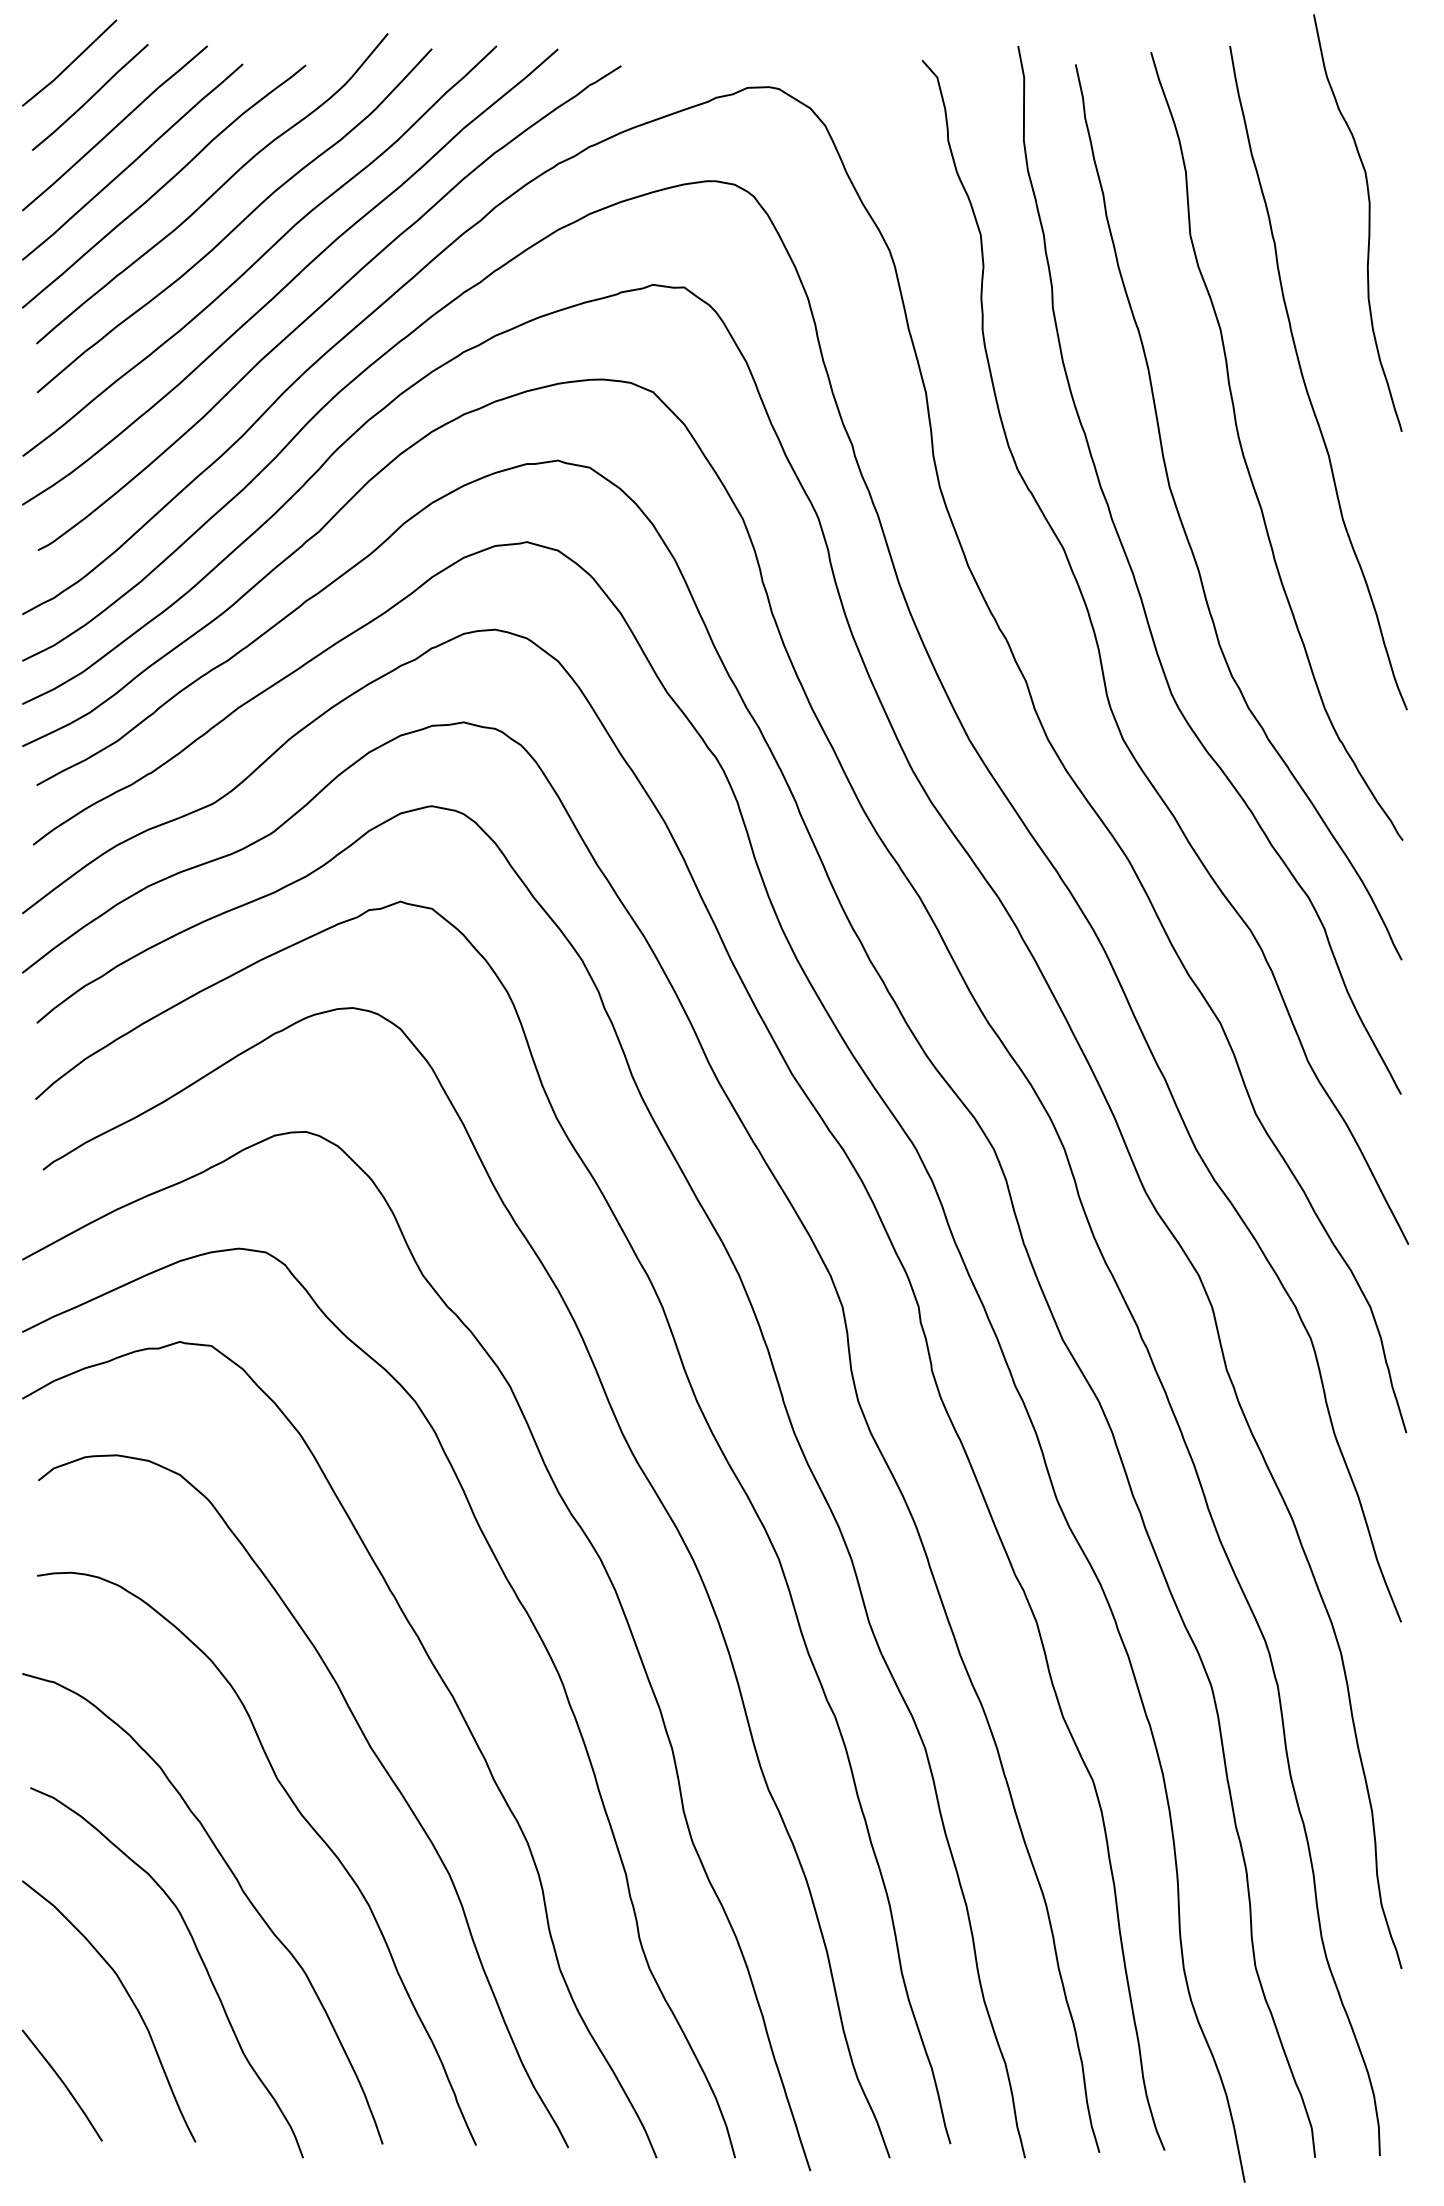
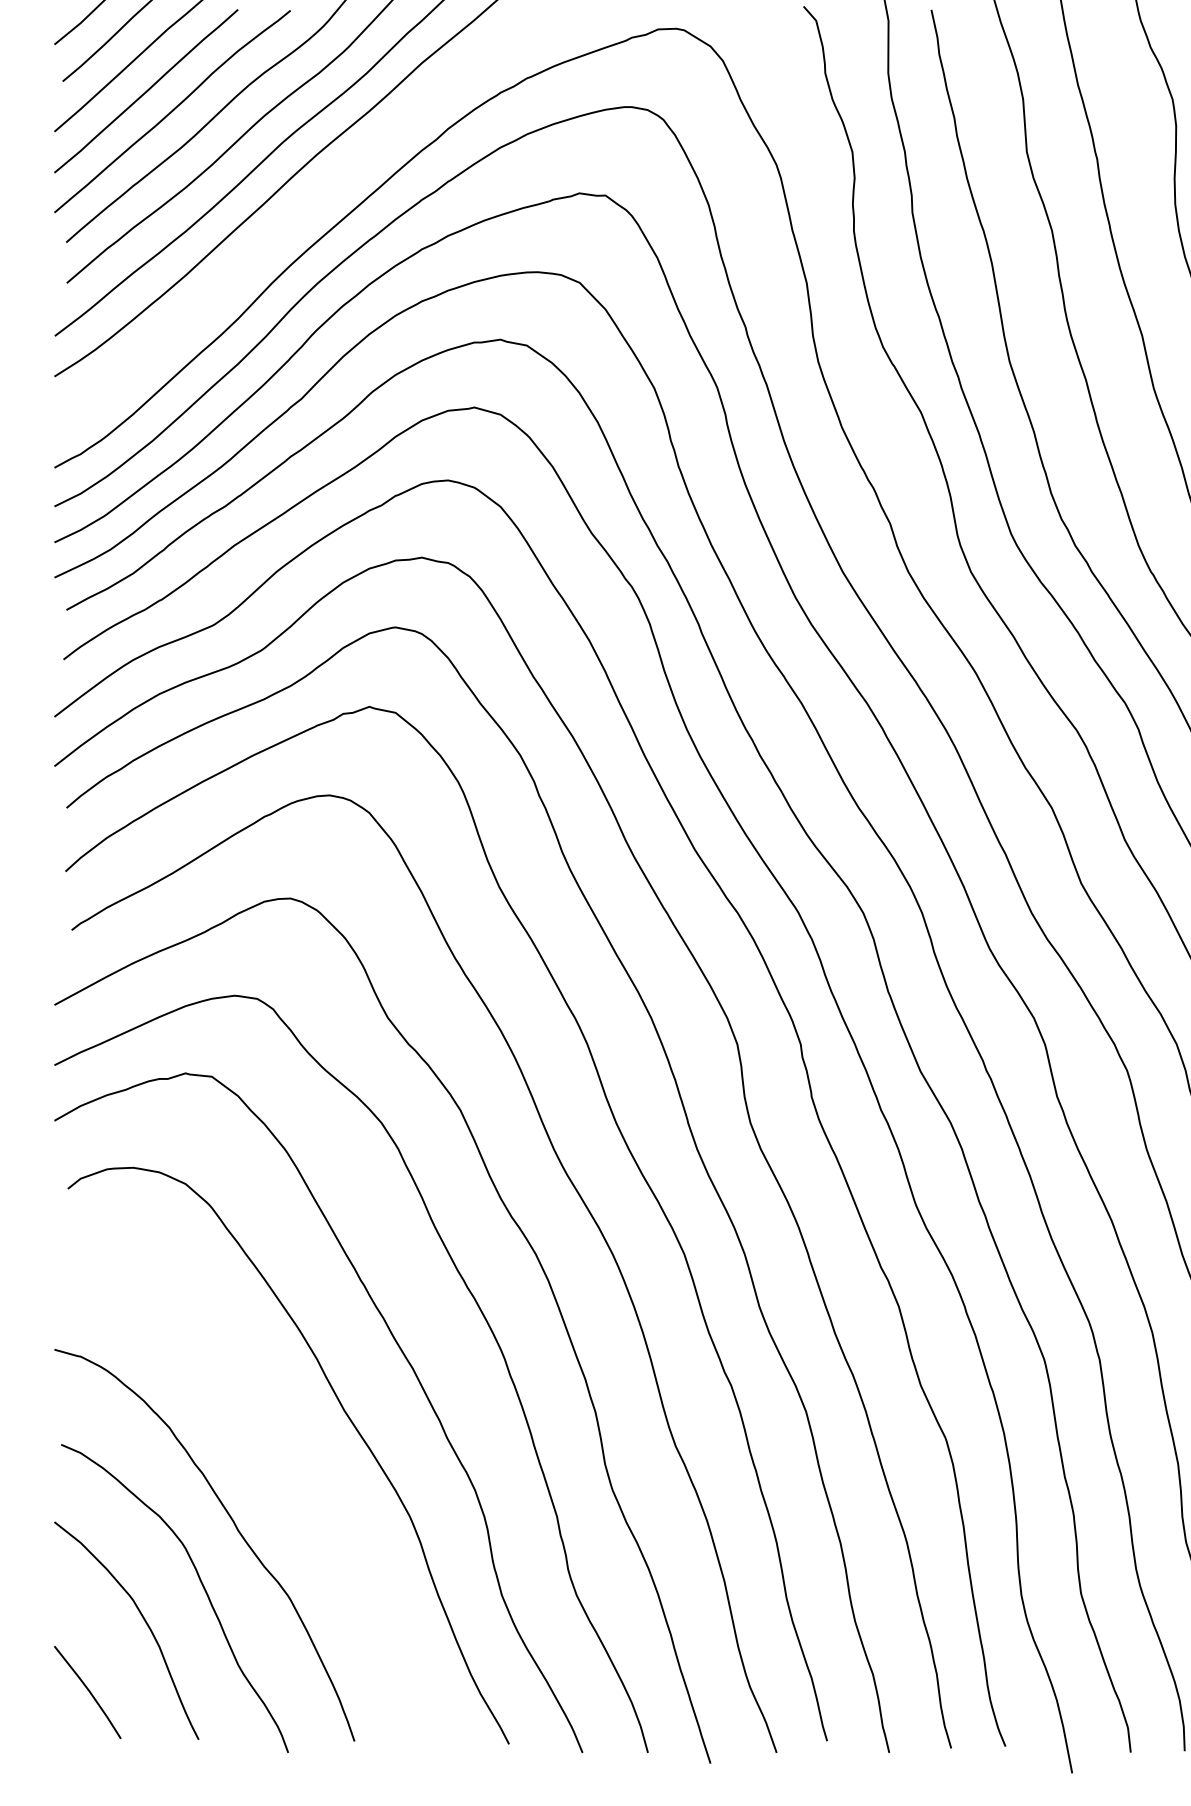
curve: (325, 303) -> (306, 208), removed
curve: (301, 1816) -> (286, 1468), removed

